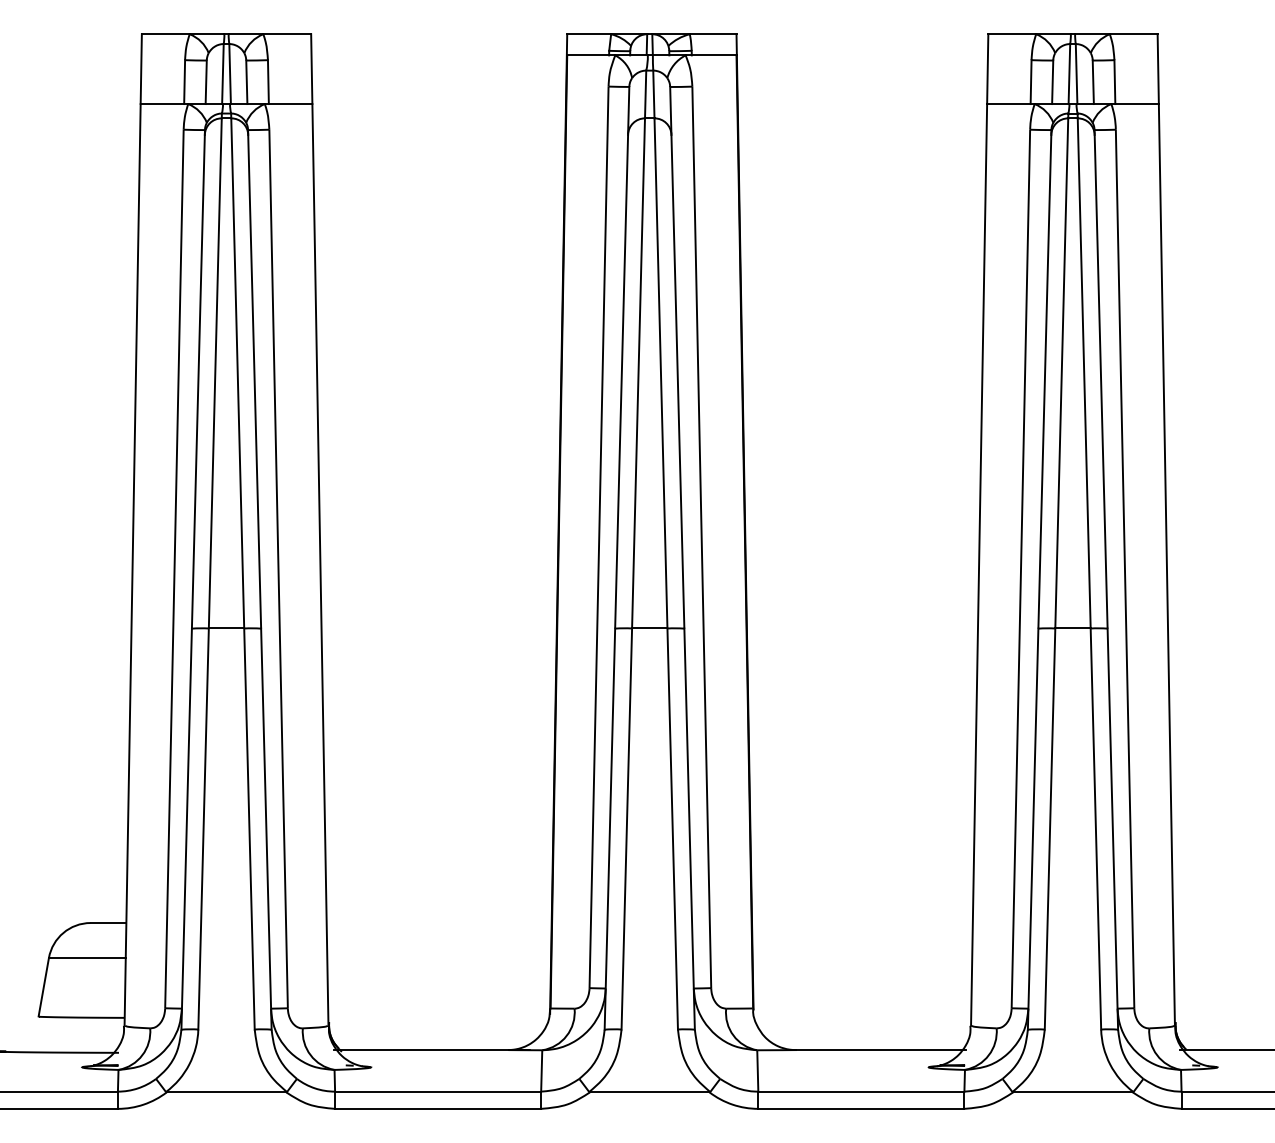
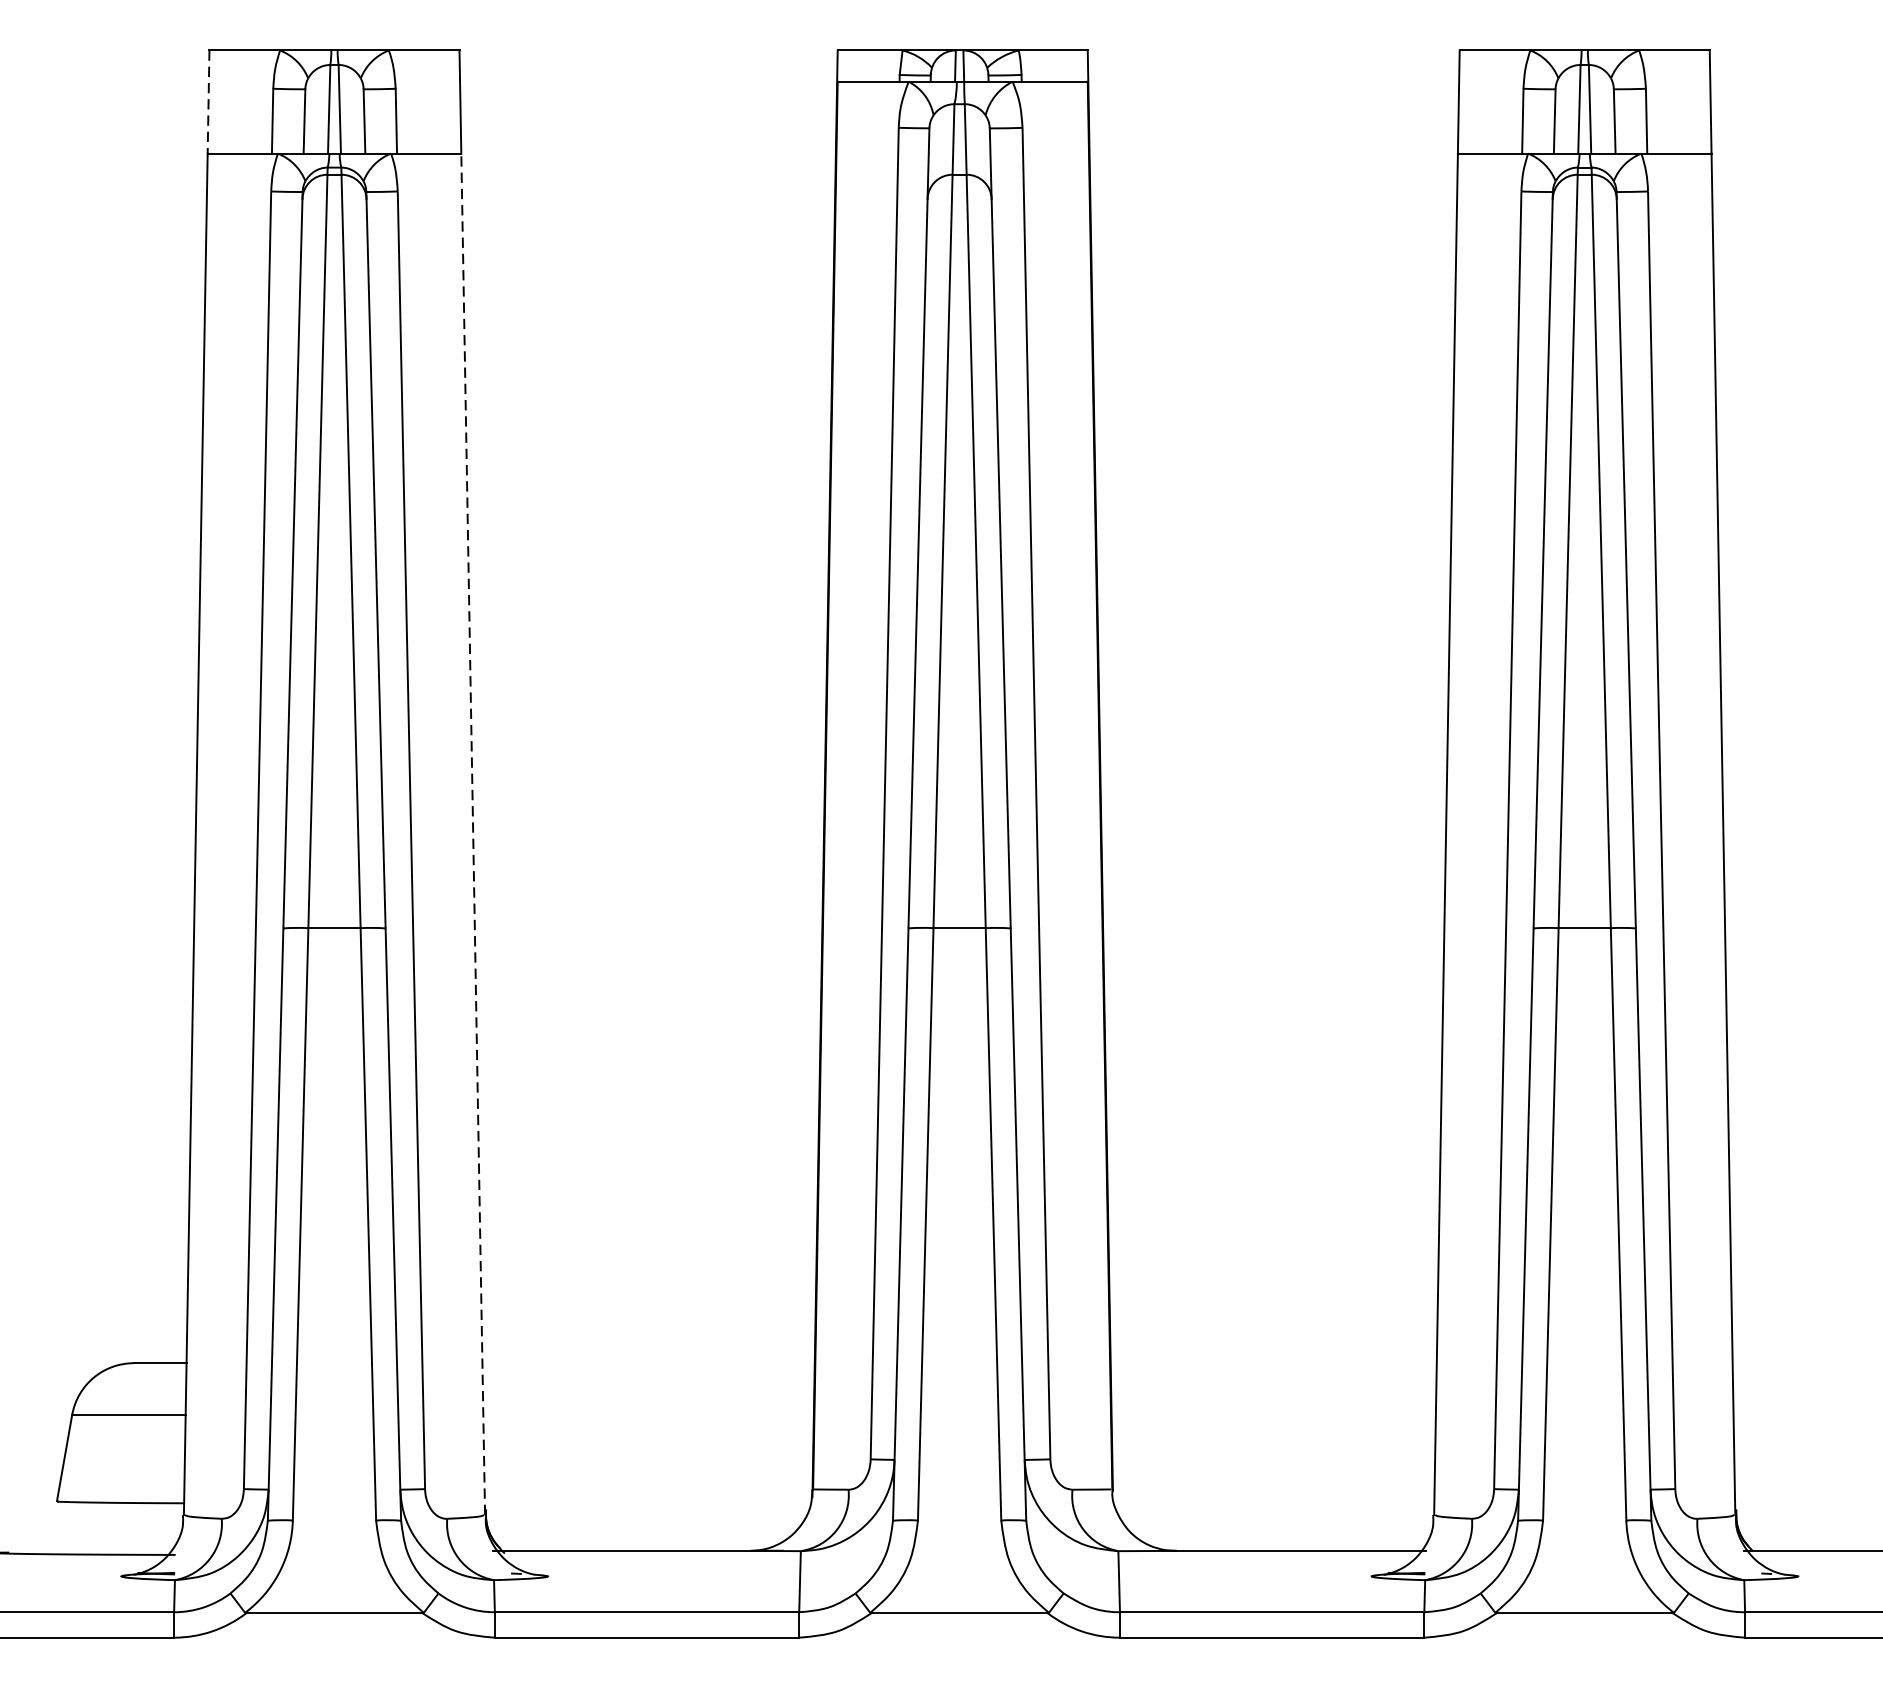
line: (141, 69) -> (208, 102), solid -> dashed
line: (320, 564) -> (473, 833), solid -> dashed

